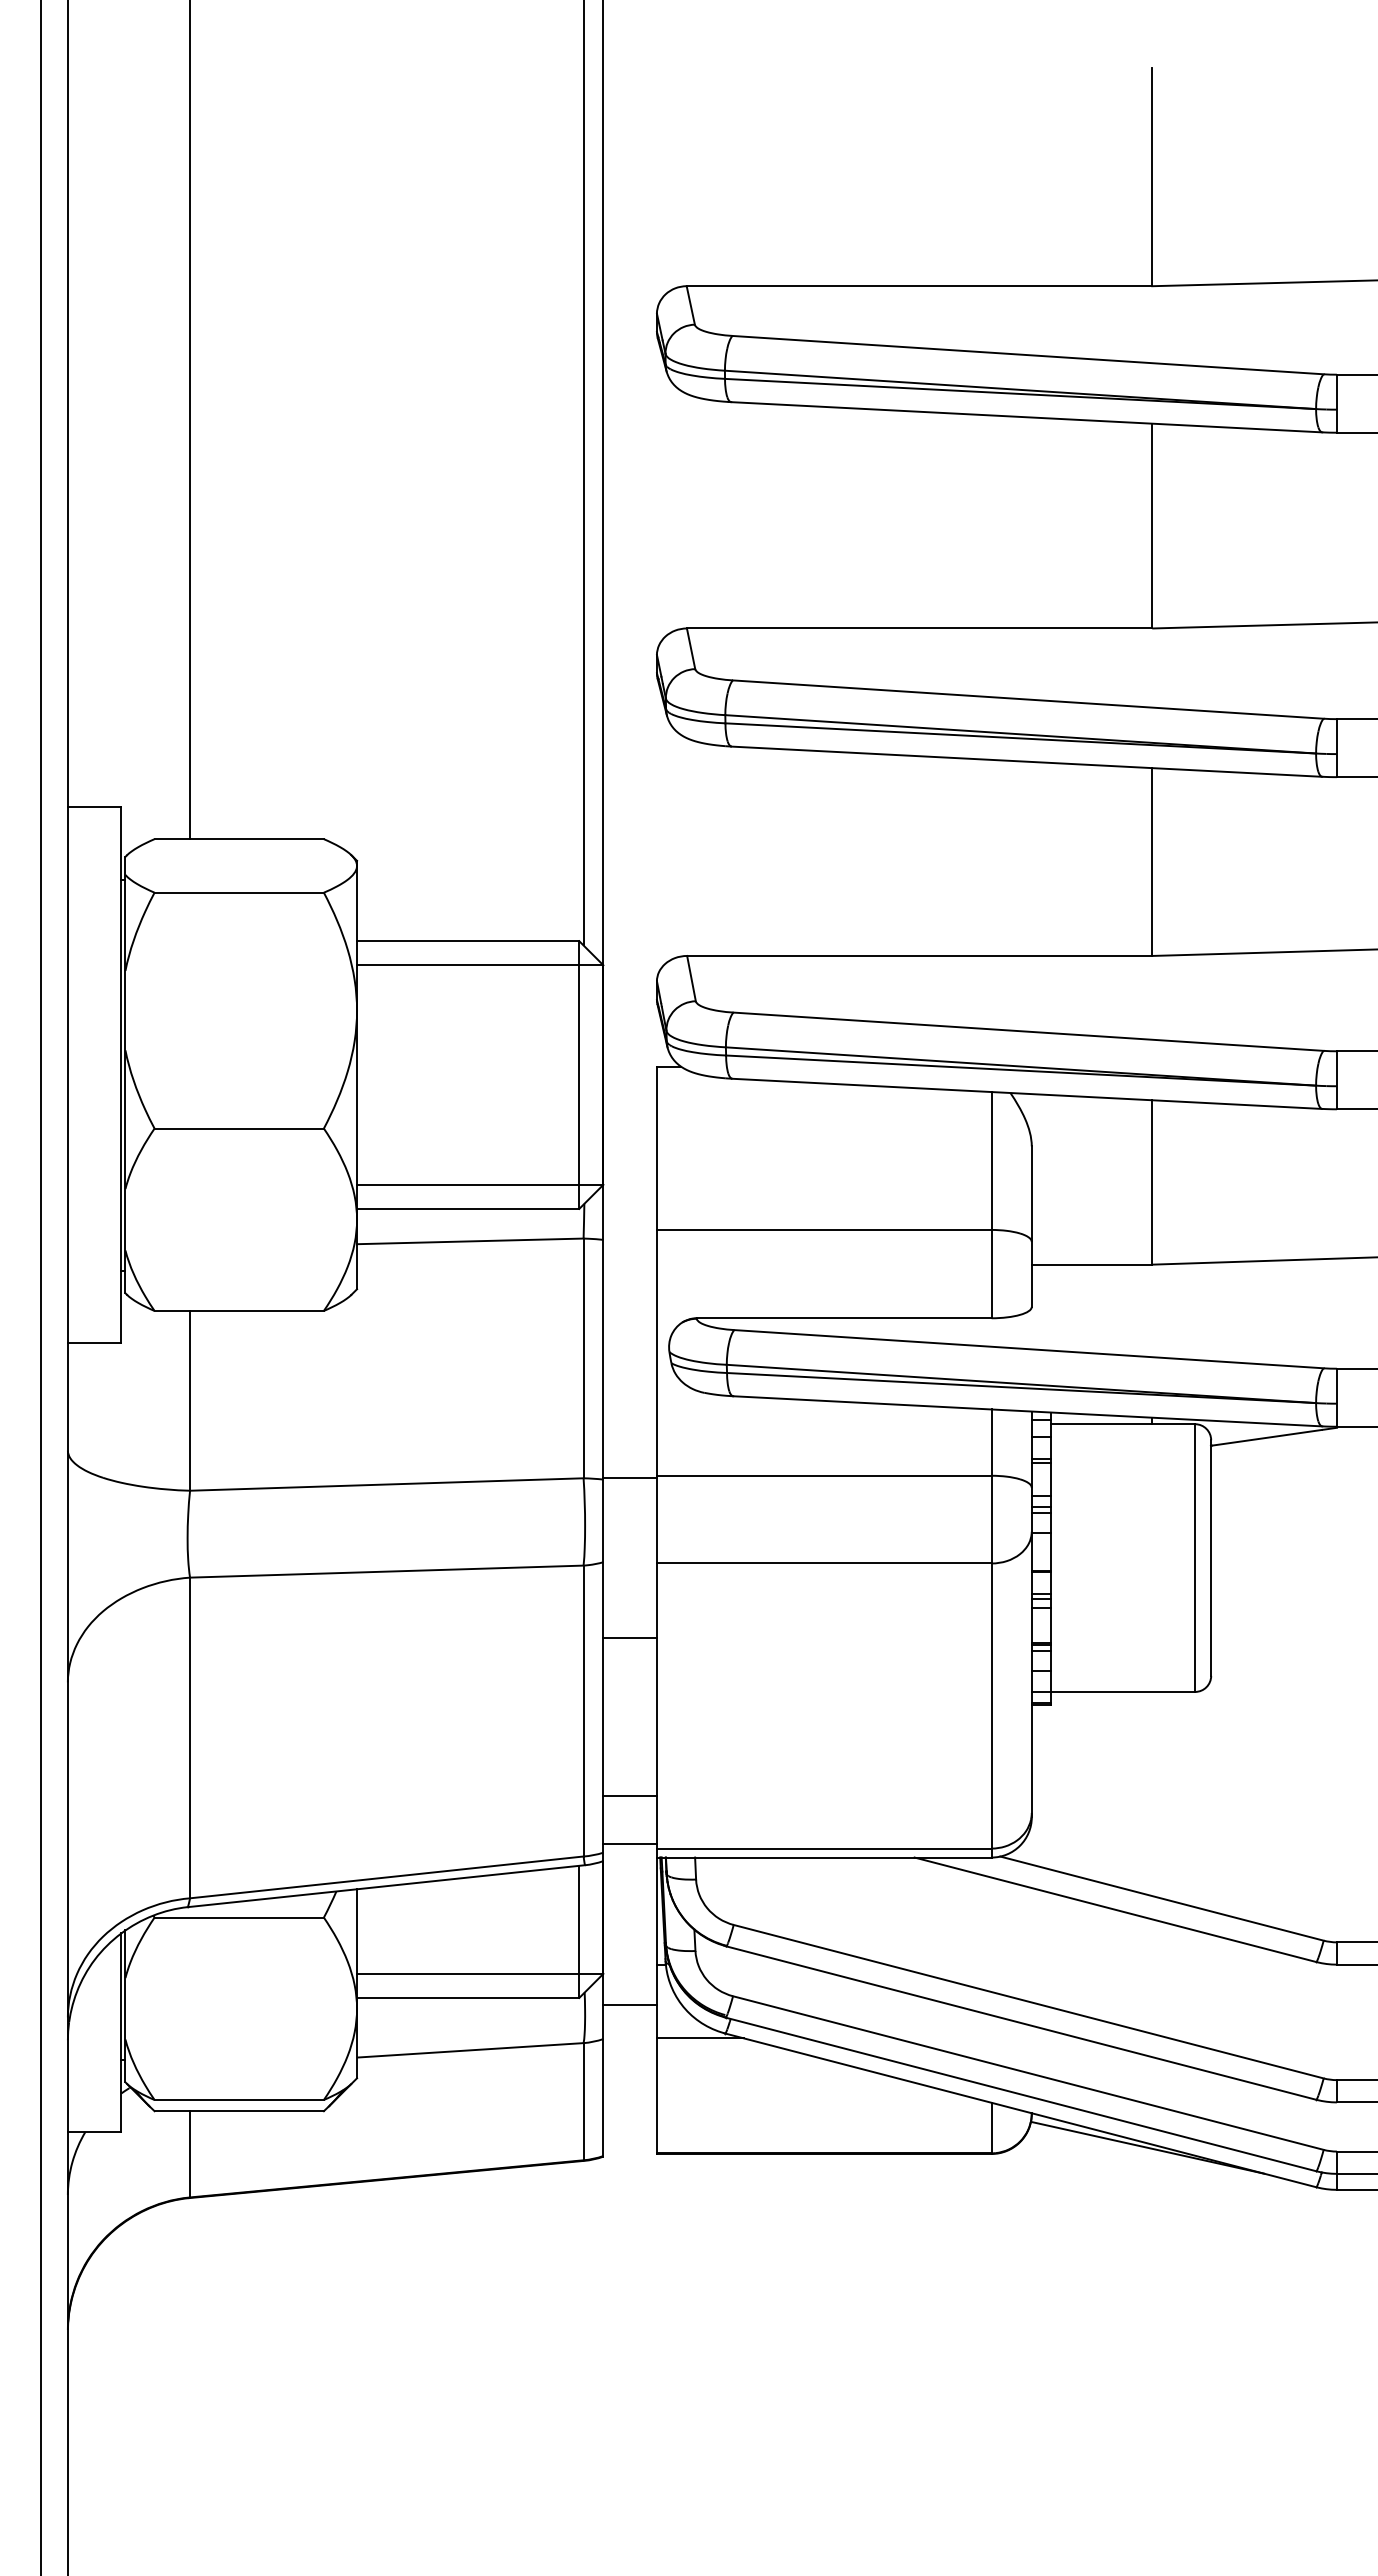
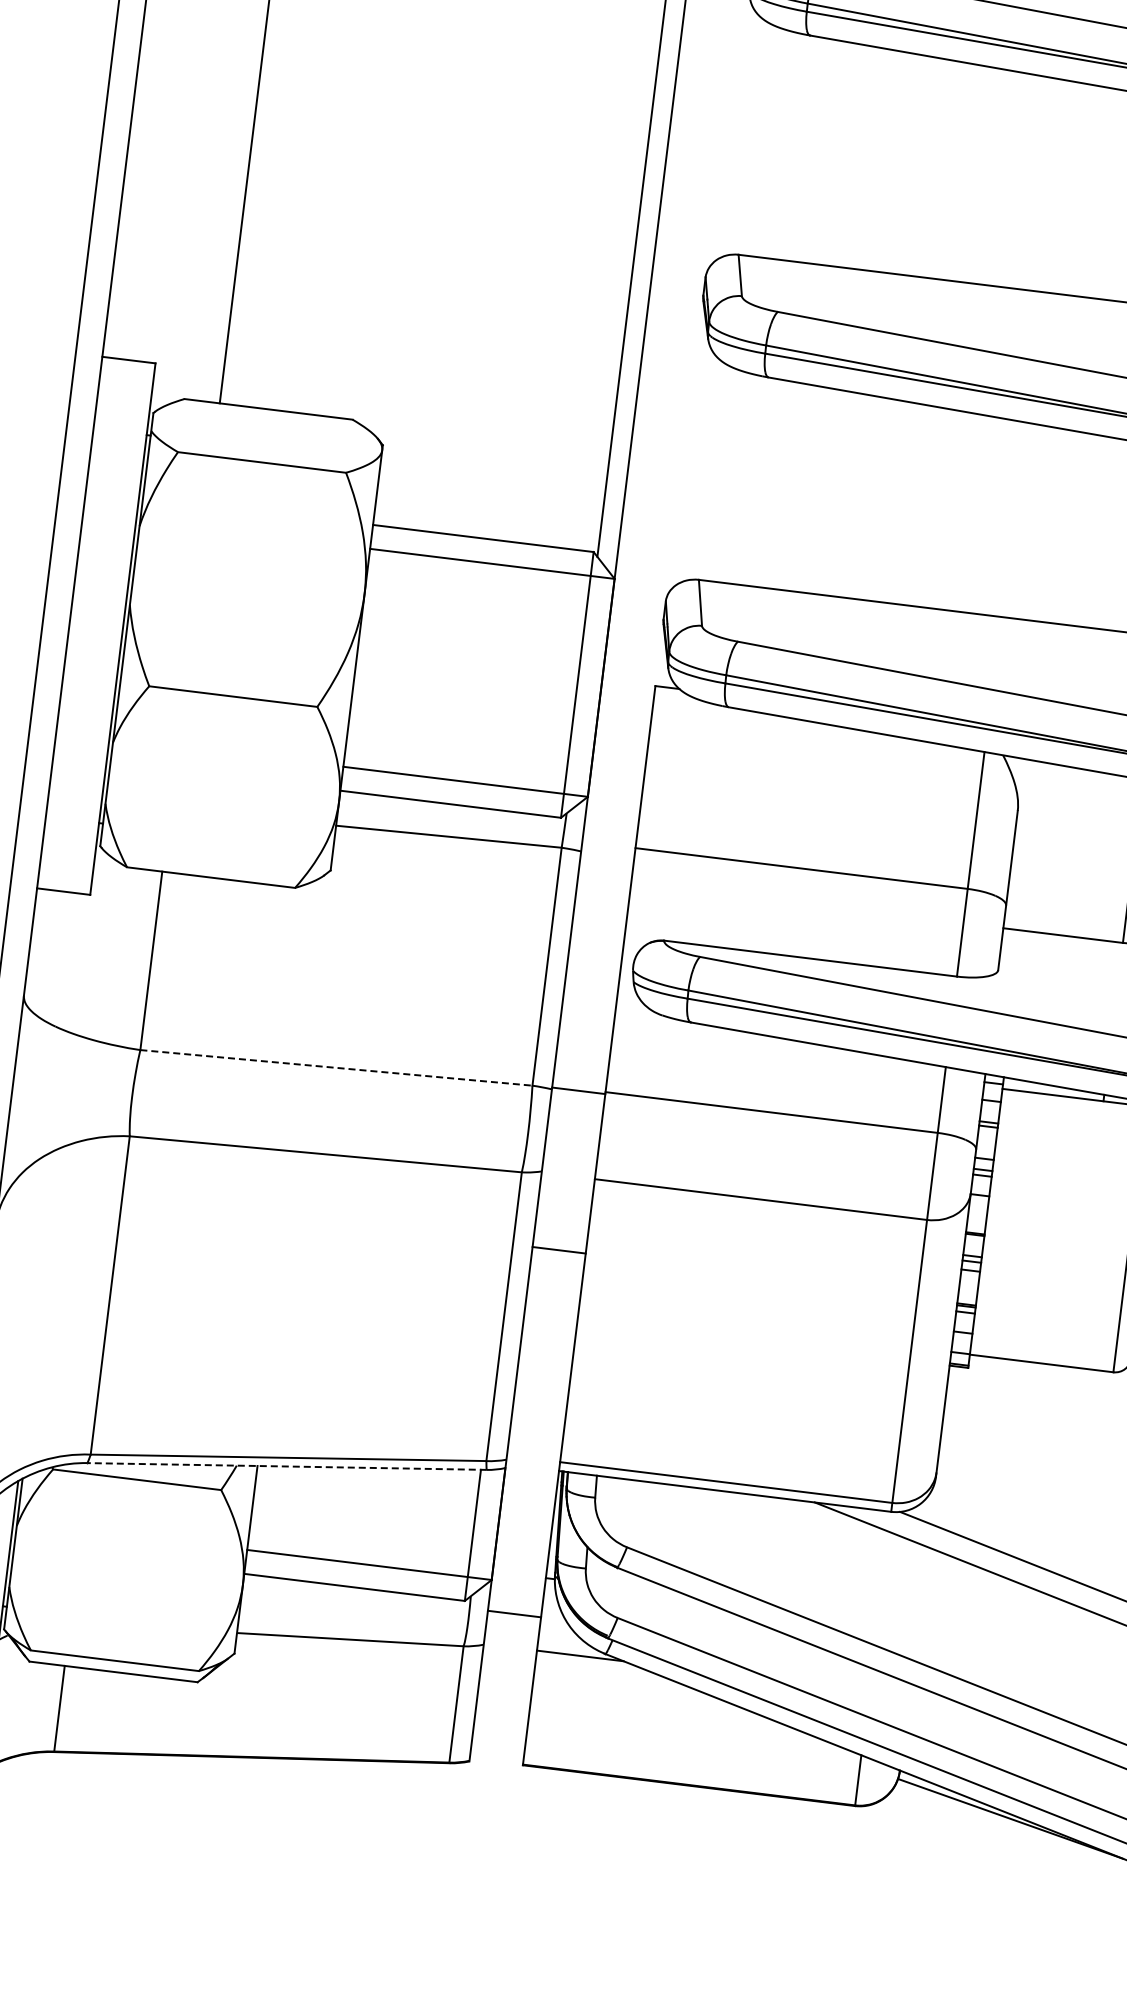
line: (386, 1484) -> (336, 1067), solid -> dashed
line: (629, 1795) -> (539, 1406), removed
line: (629, 1844) -> (533, 1454), removed
line: (386, 1886) -> (287, 1466), solid -> dashed

